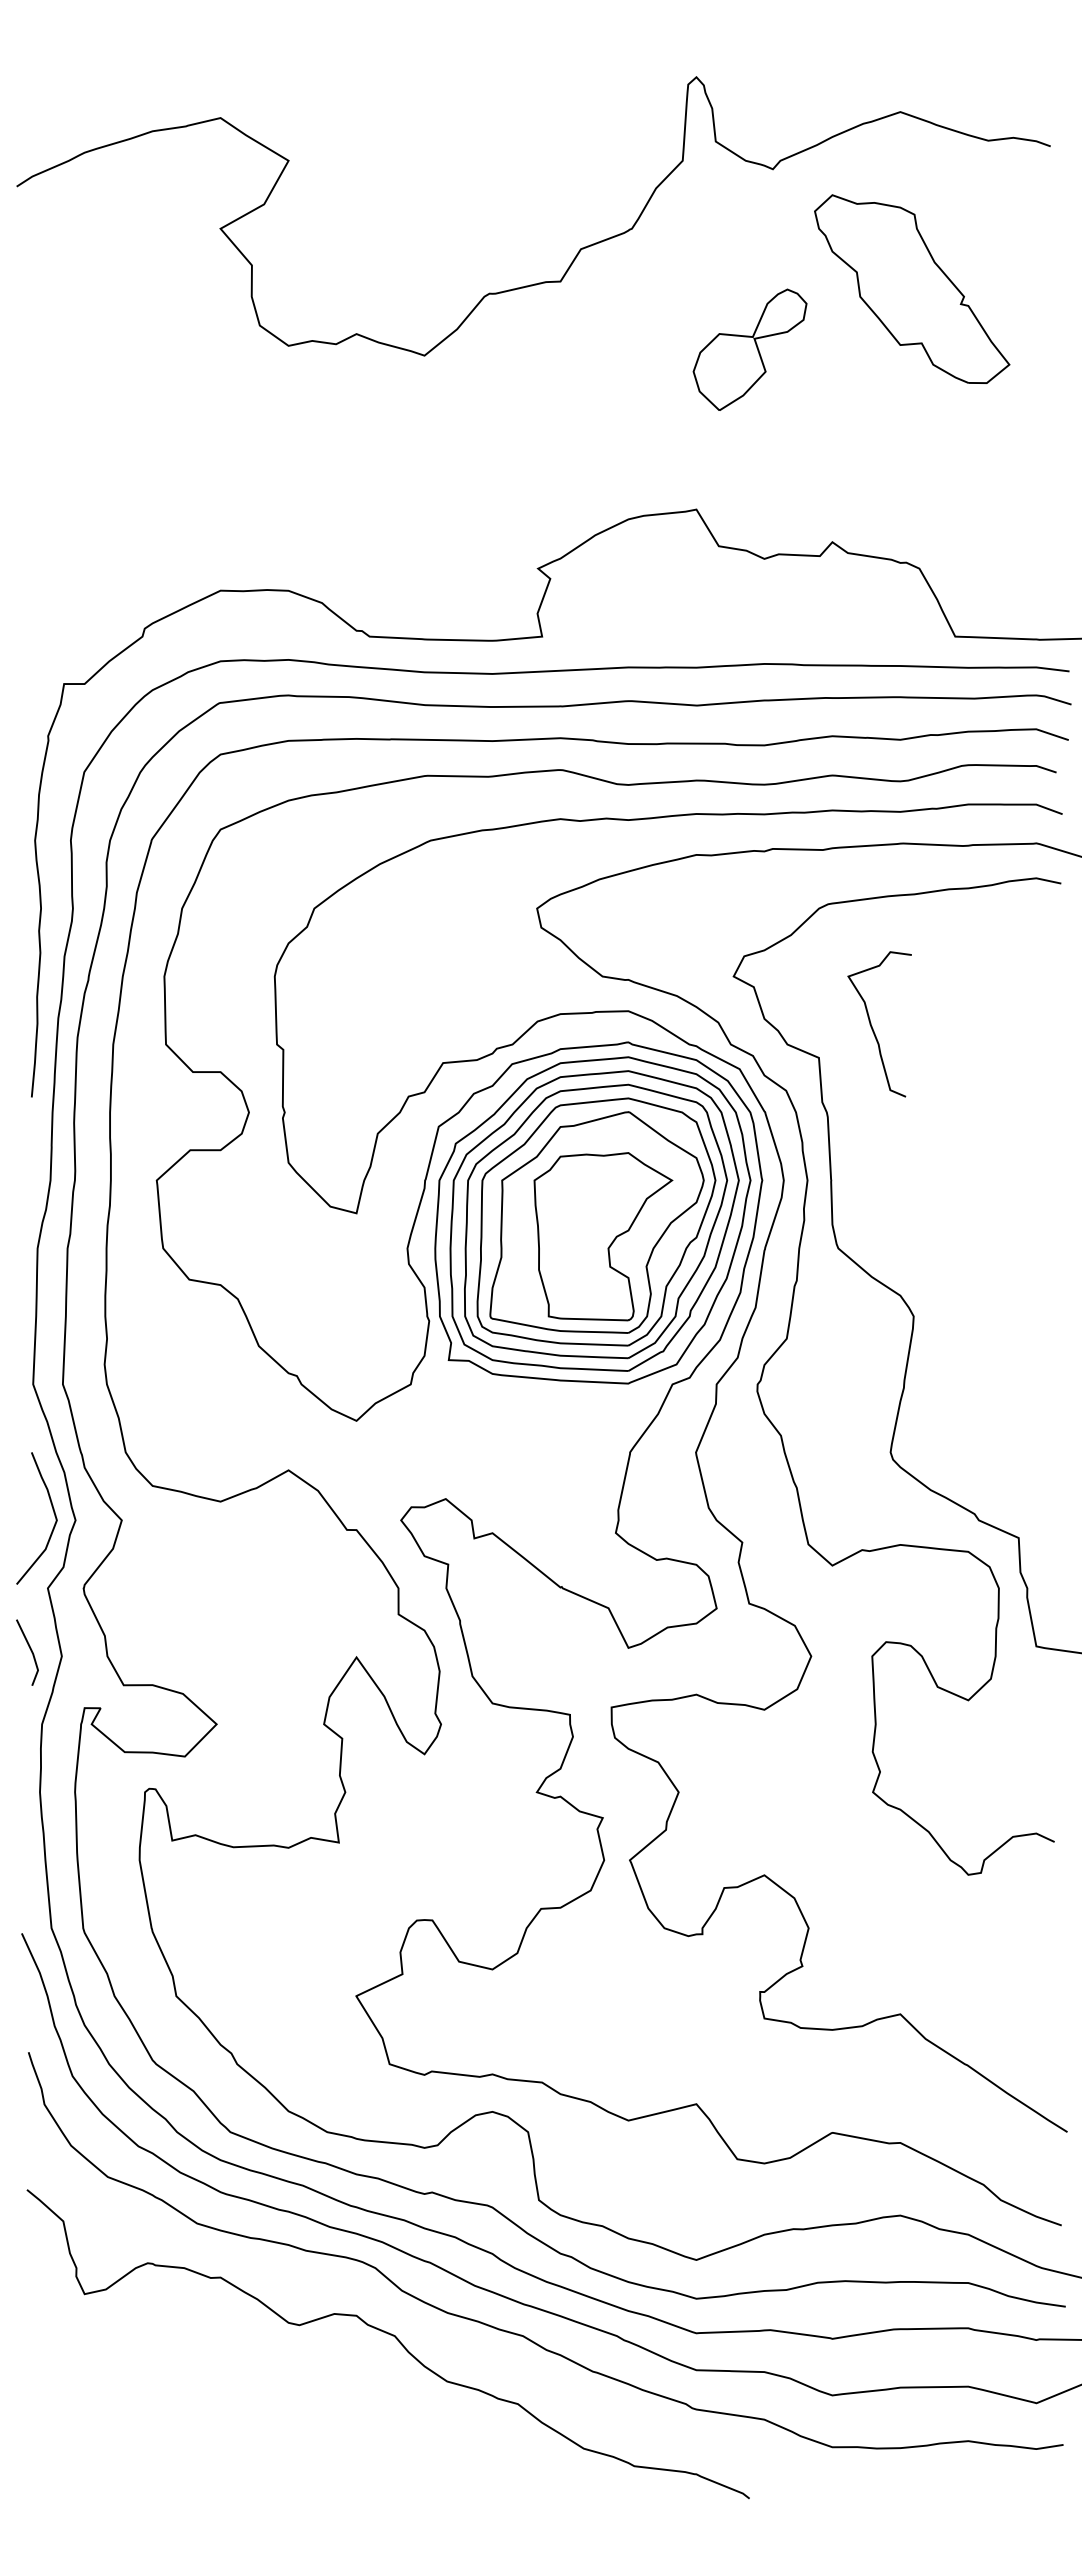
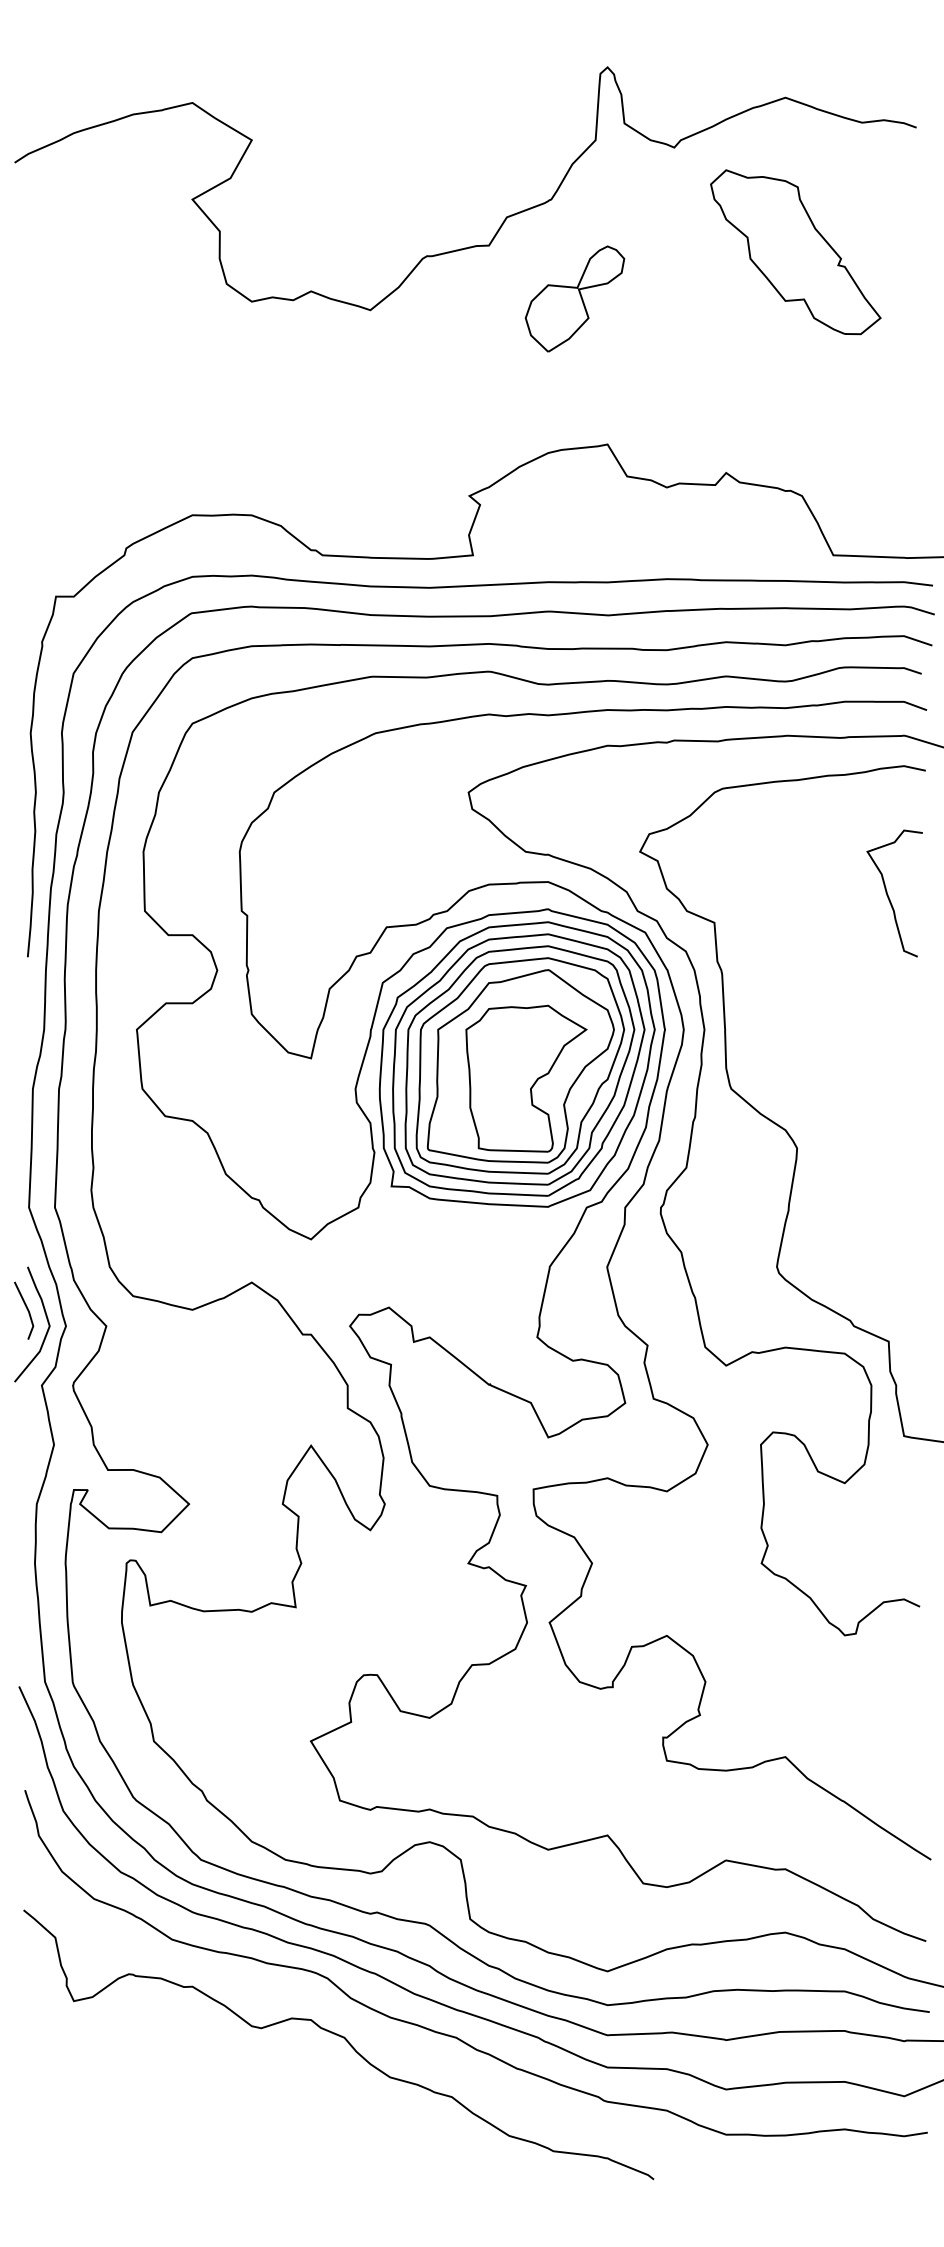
part: (749, 349) -> (574, 298), moved
curve: (873, 1028) -> (889, 897), moved
line: (30, 1650) -> (26, 1308), moved

